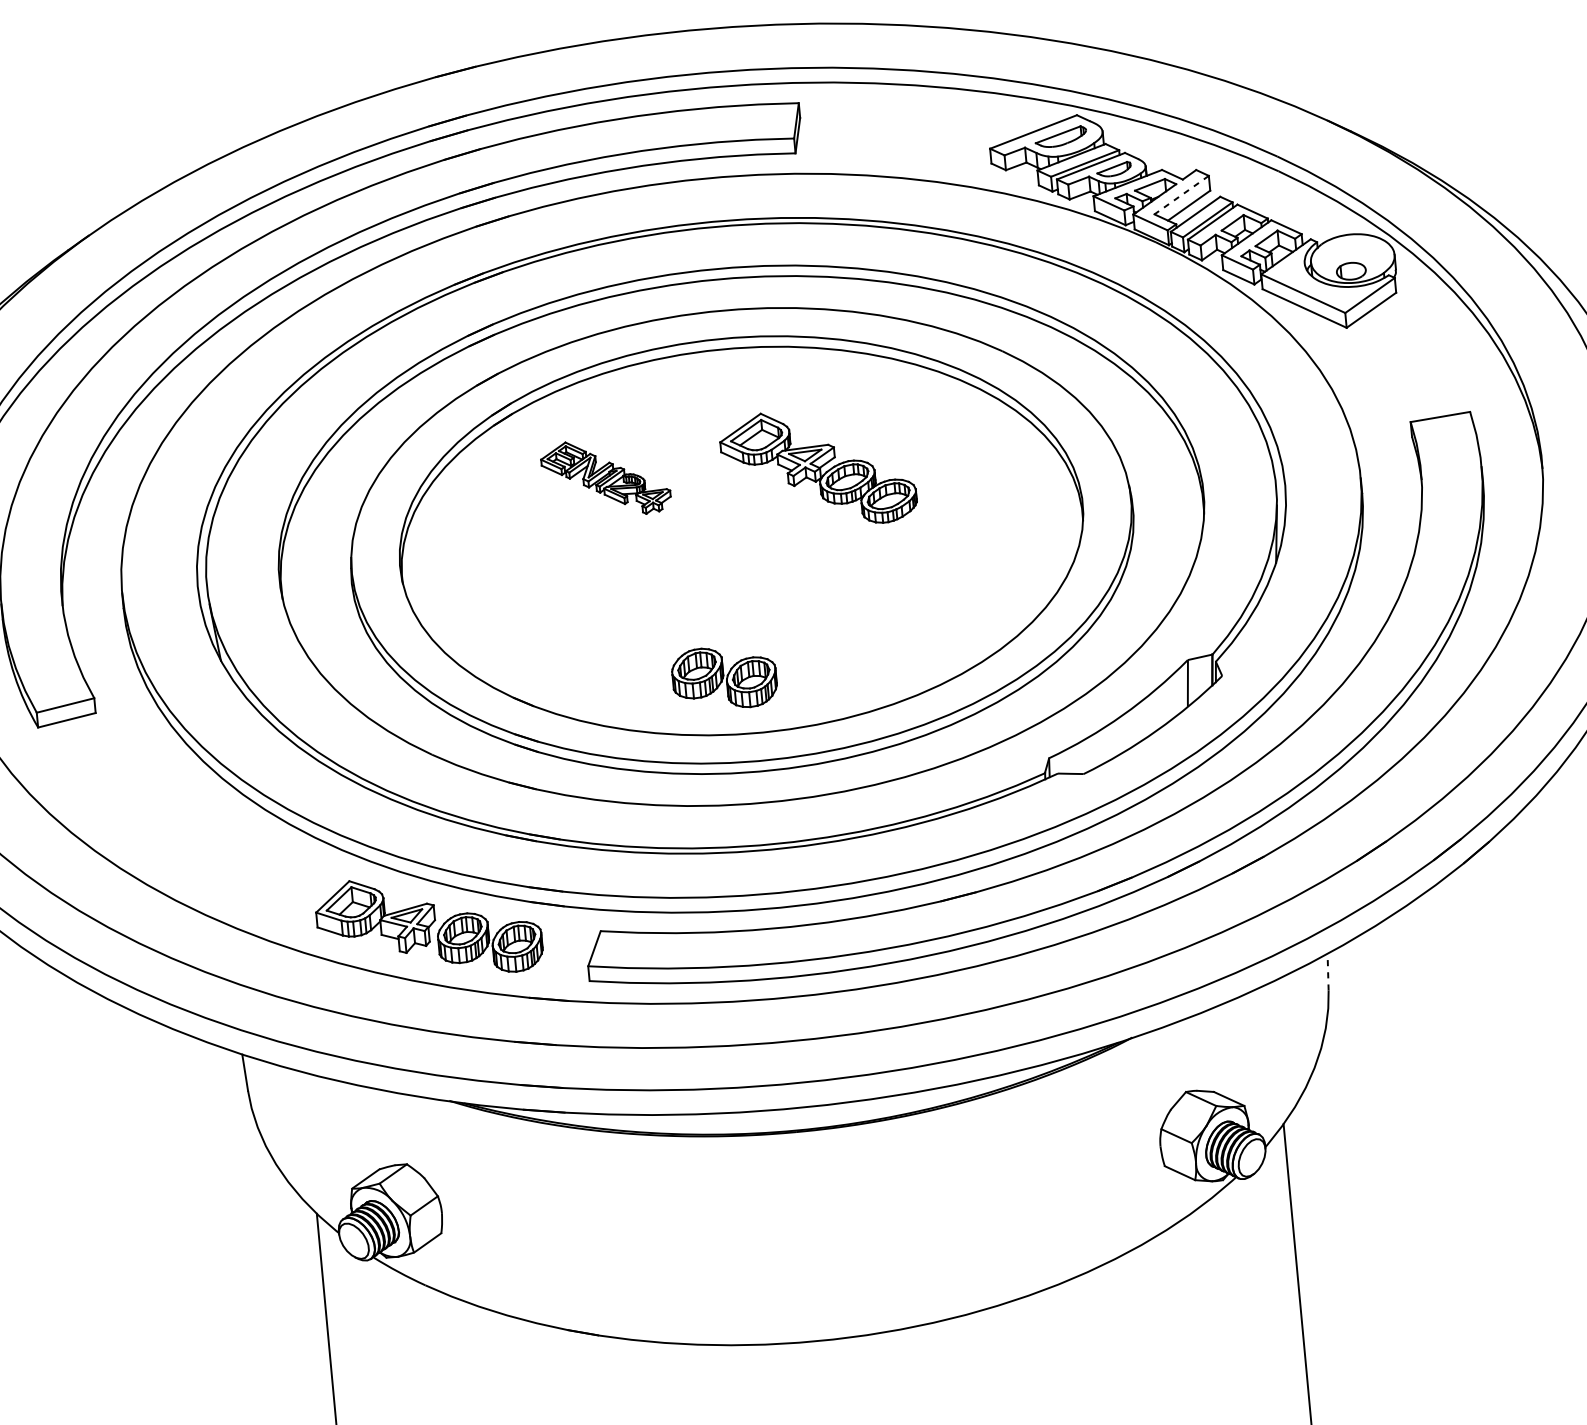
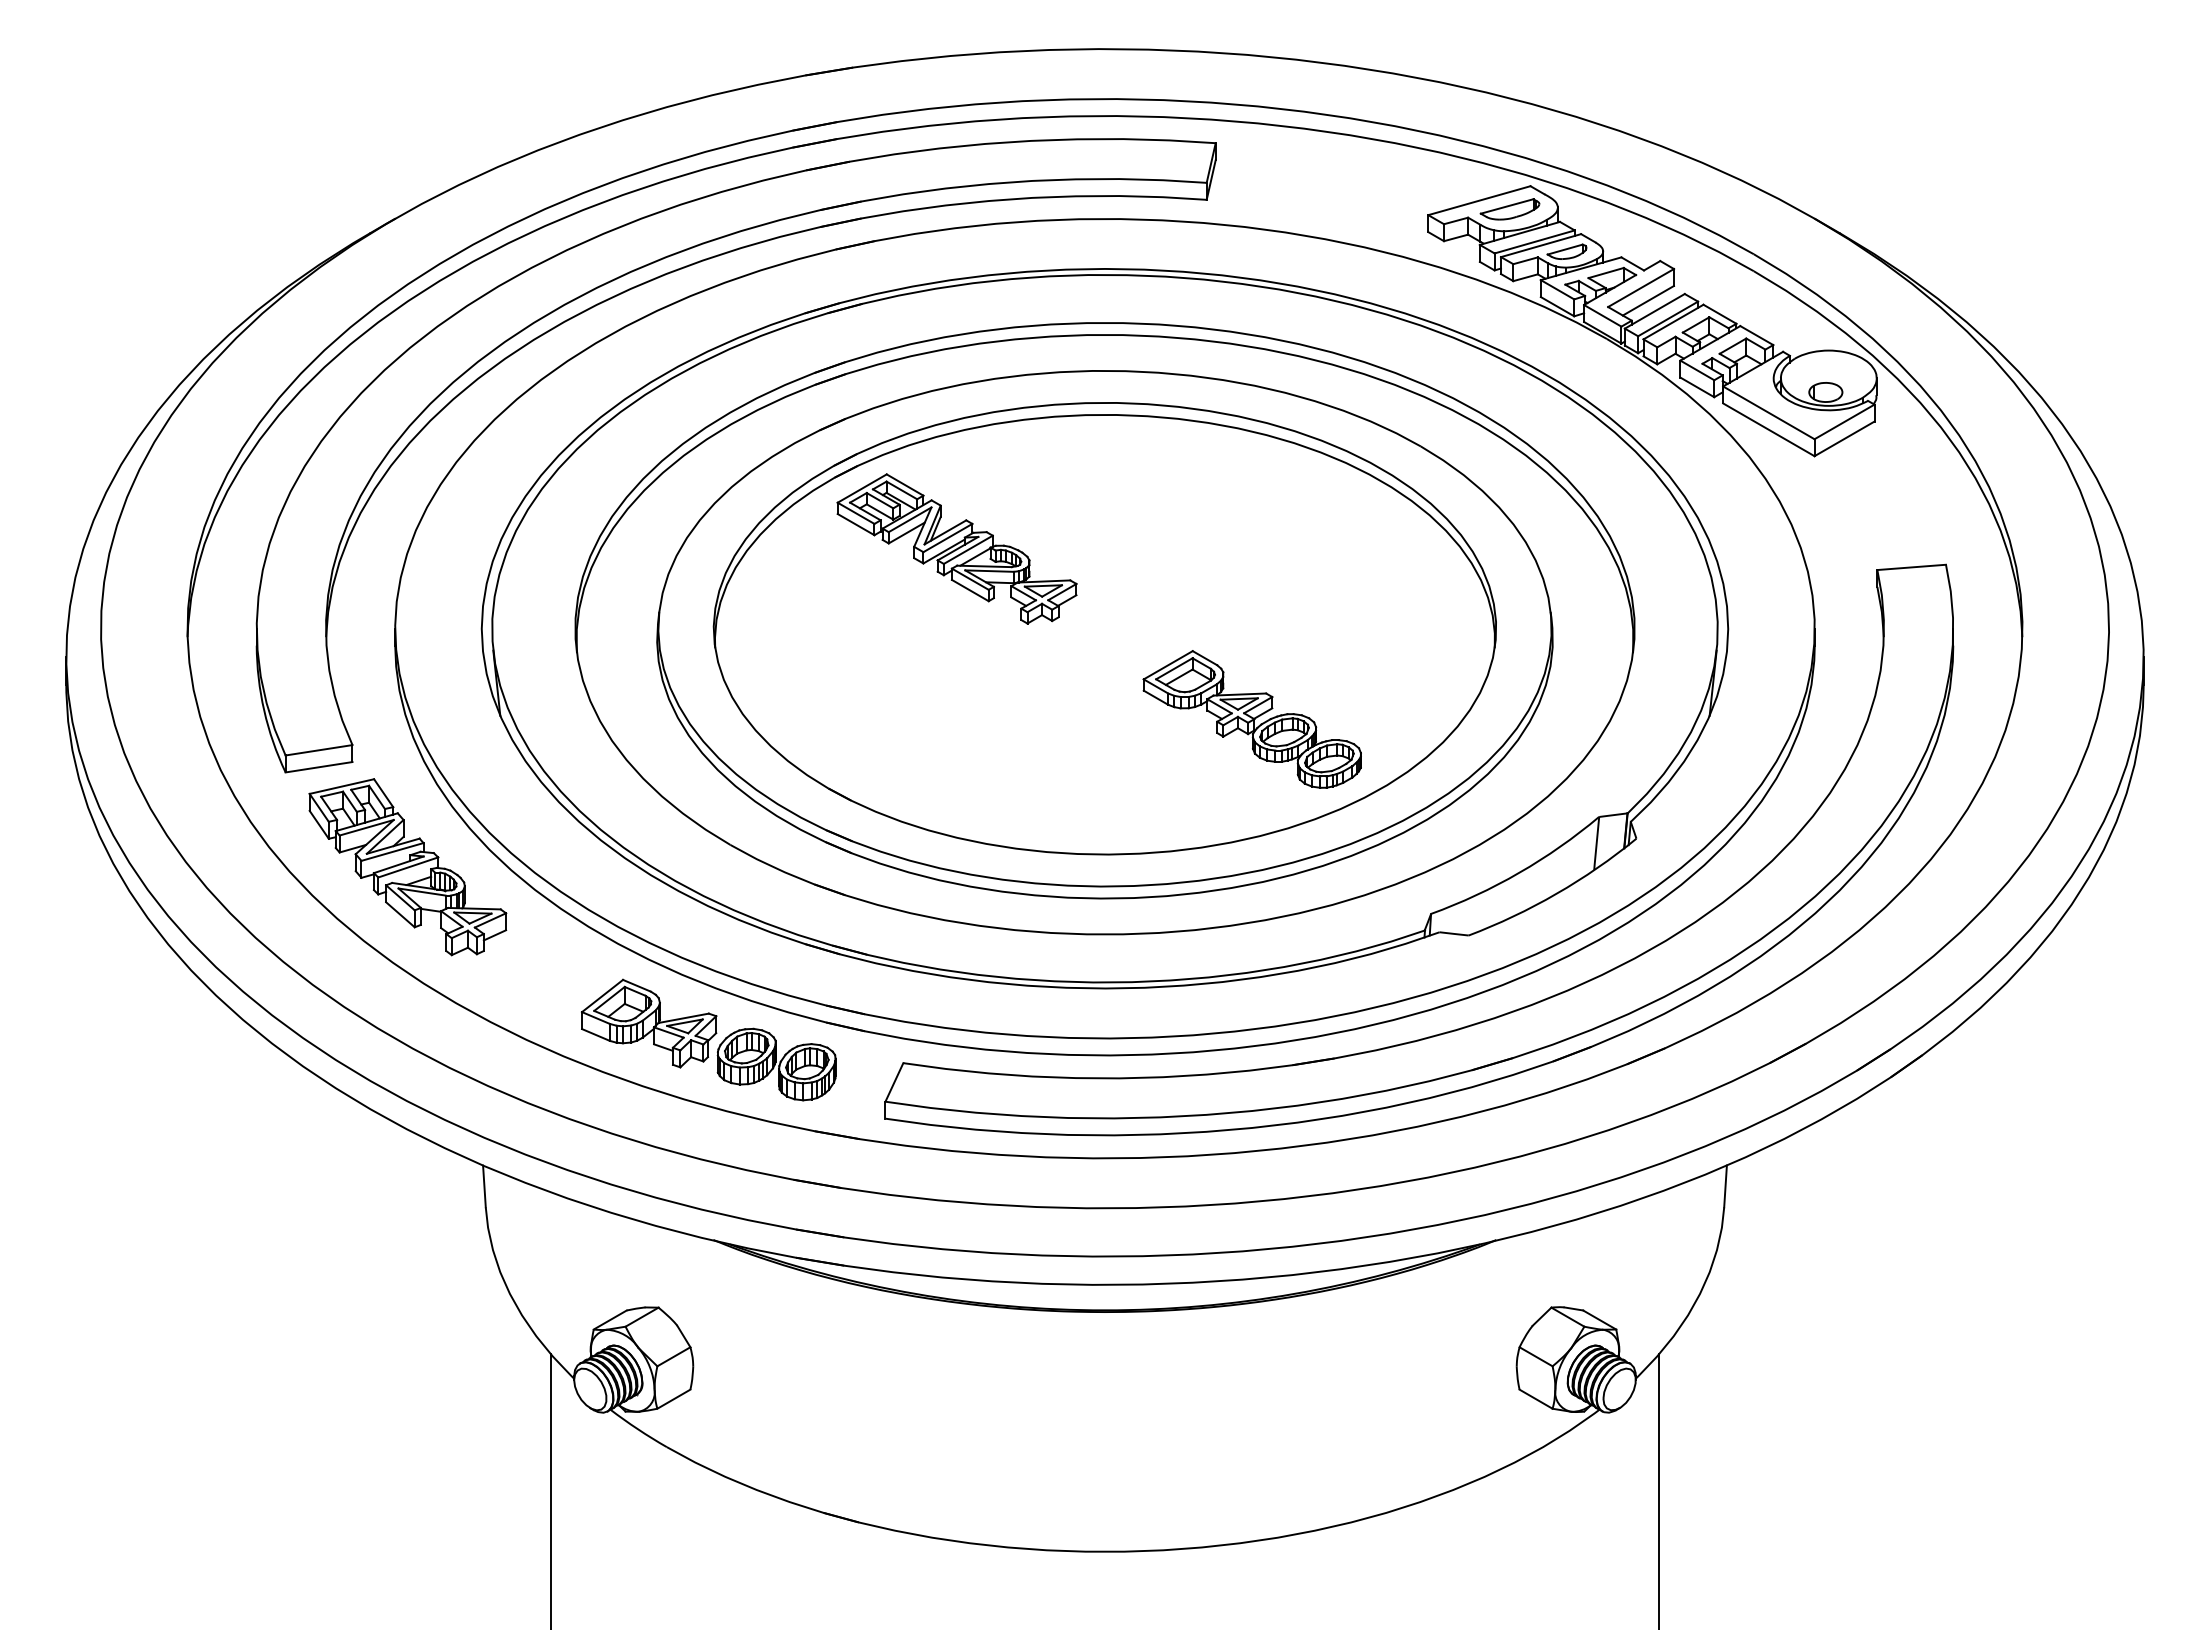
line: (1181, 195) -> (1640, 288), dashed -> solid
part: (817, 468) -> (1251, 719), moved
part: (605, 477) -> (956, 548), size x1.67
part: (724, 678) -> (1070, 788), removed
part: (152, 800) -> (407, 867), added
line: (1328, 972) -> (1725, 1186), dashed -> solid

